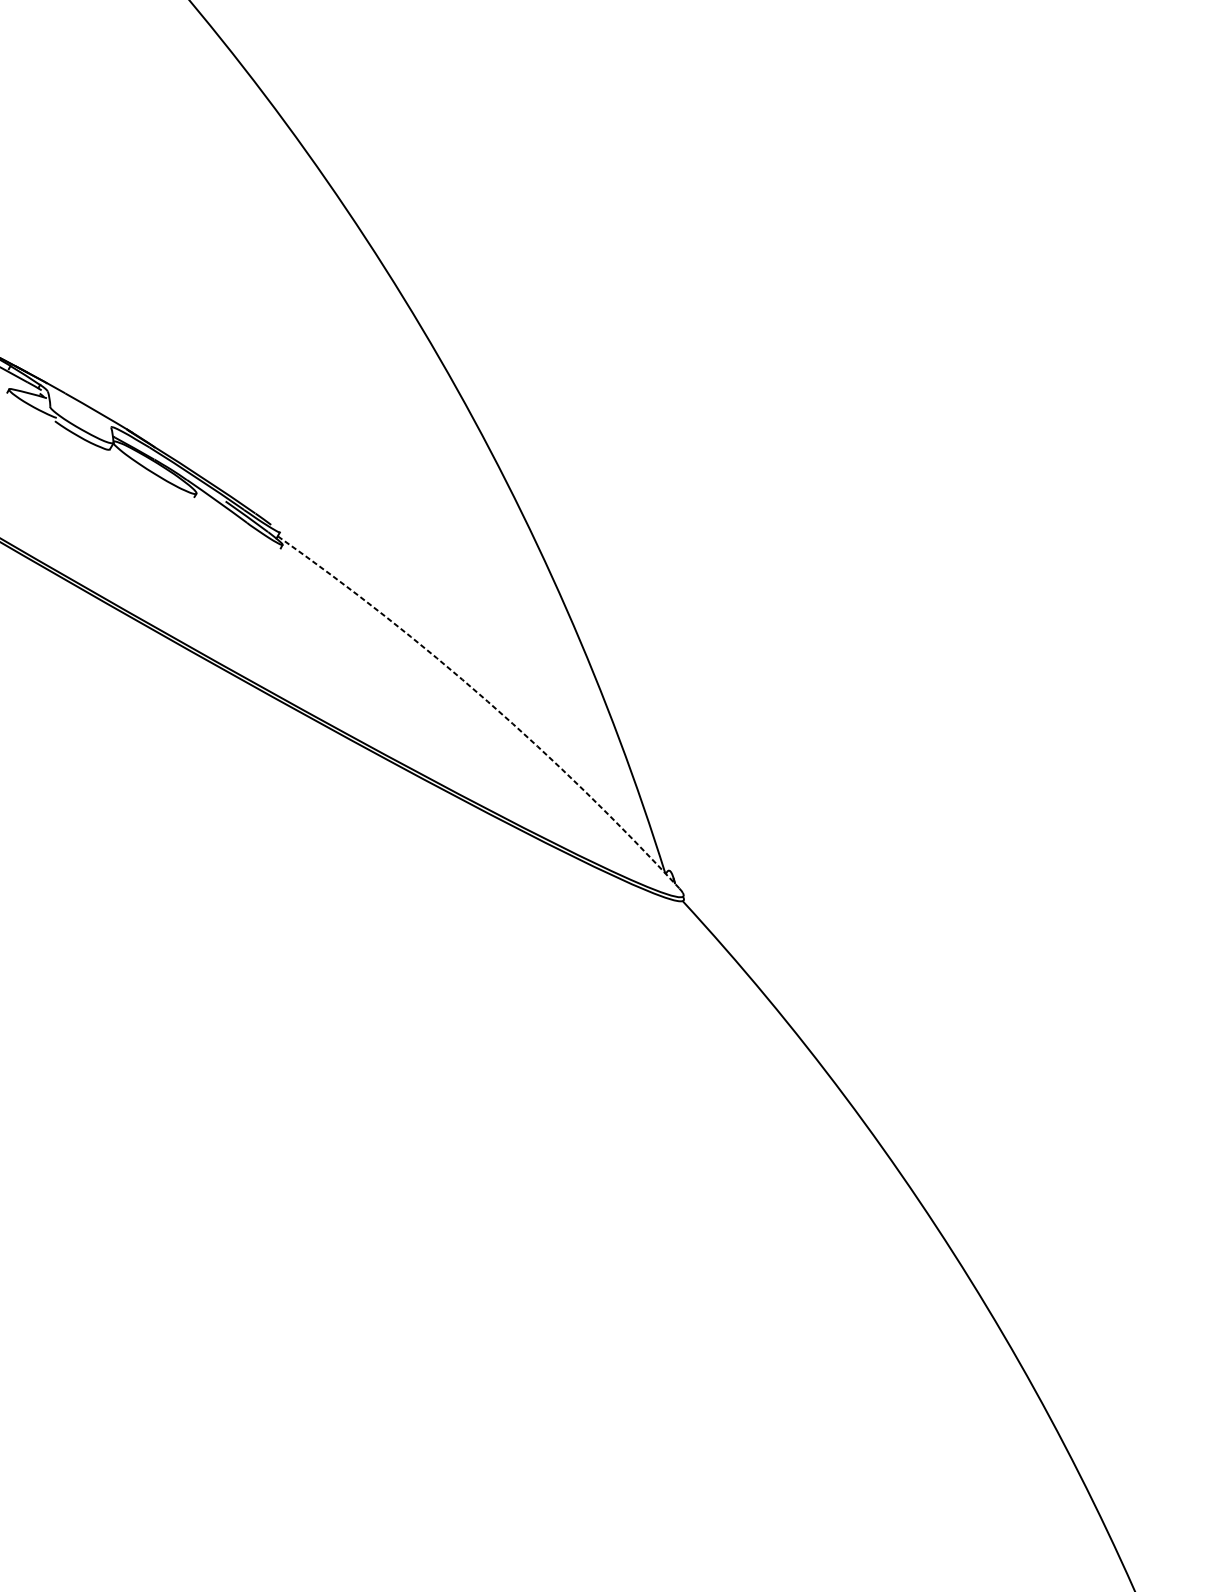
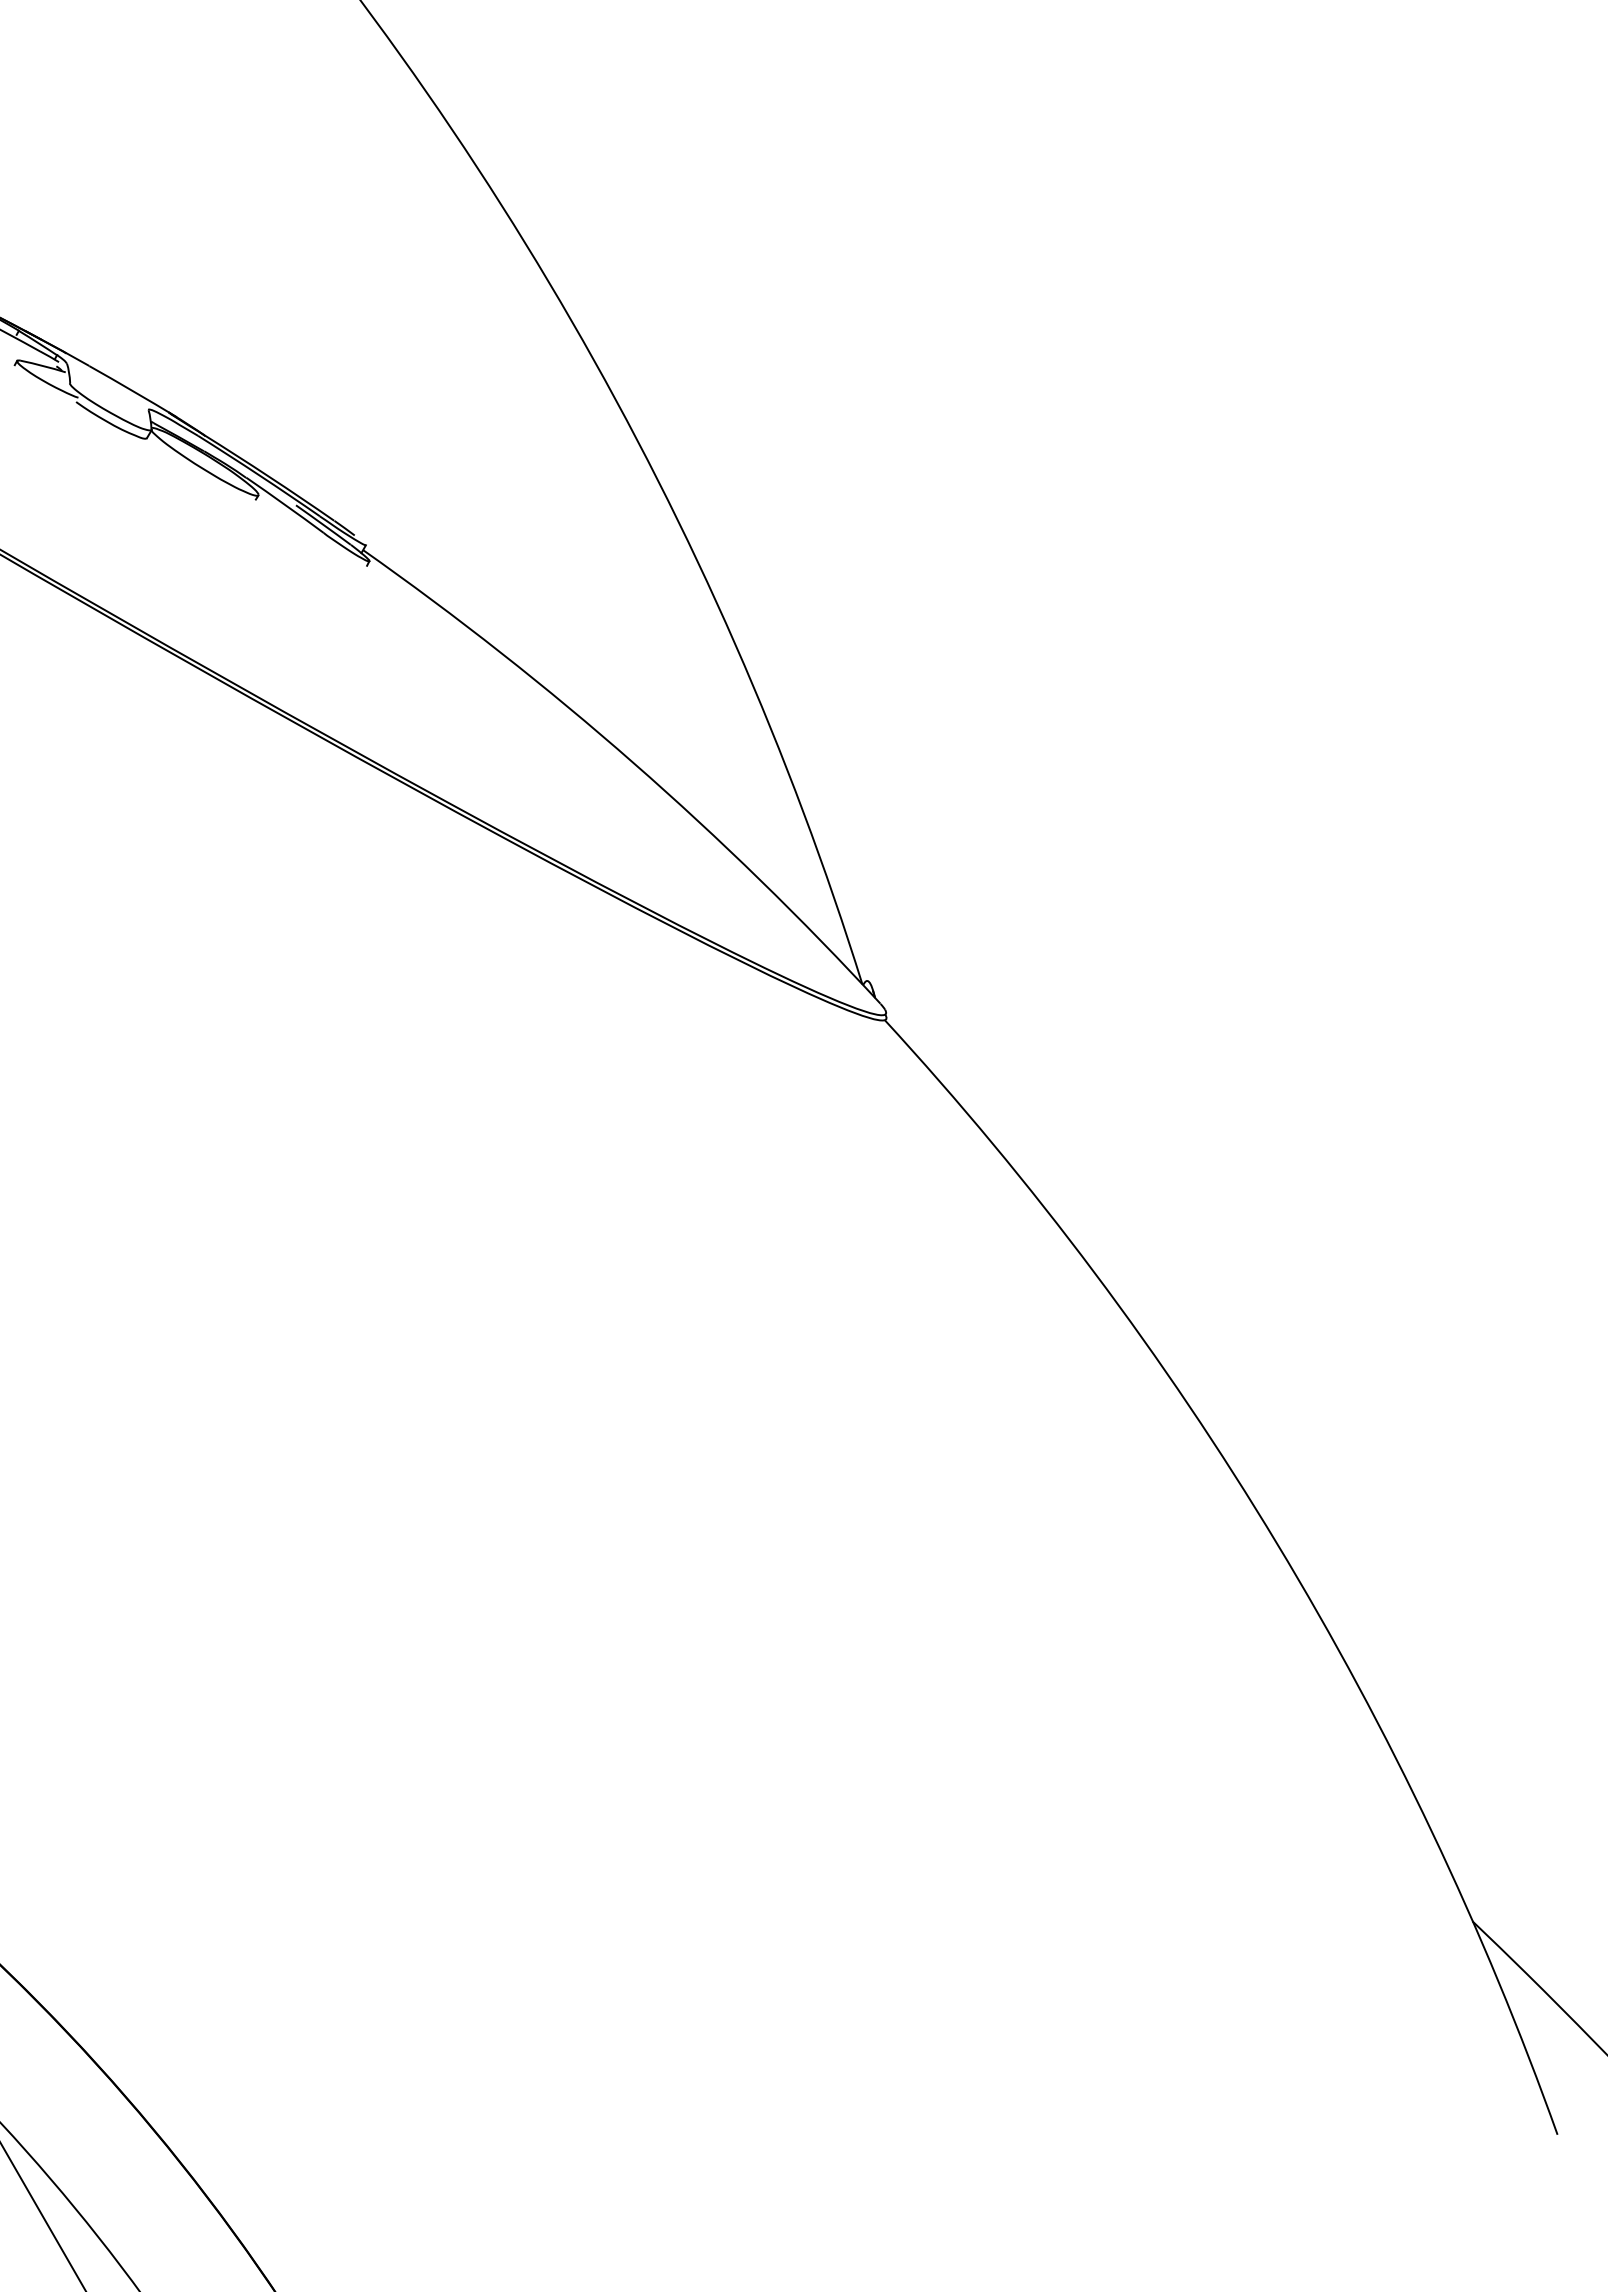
arc: (487, 701) -> (633, 763), dashed -> solid

